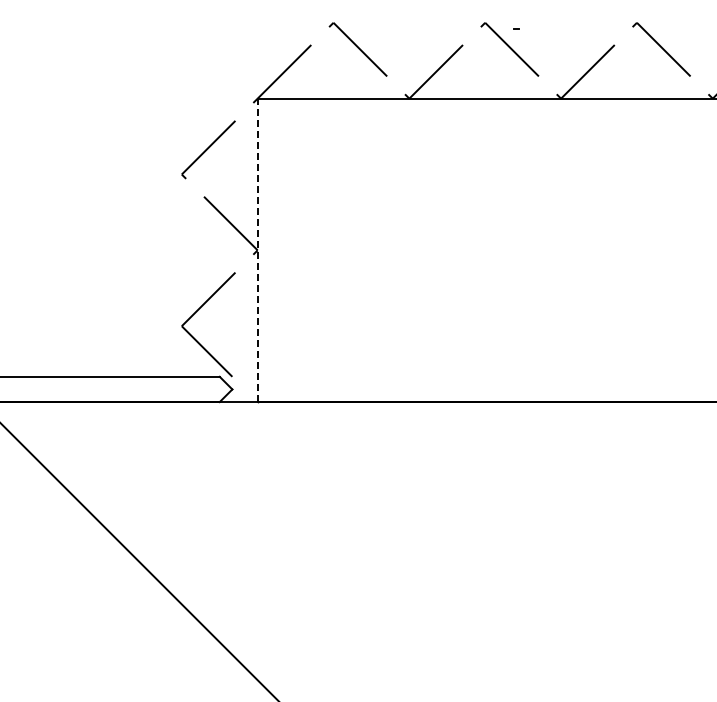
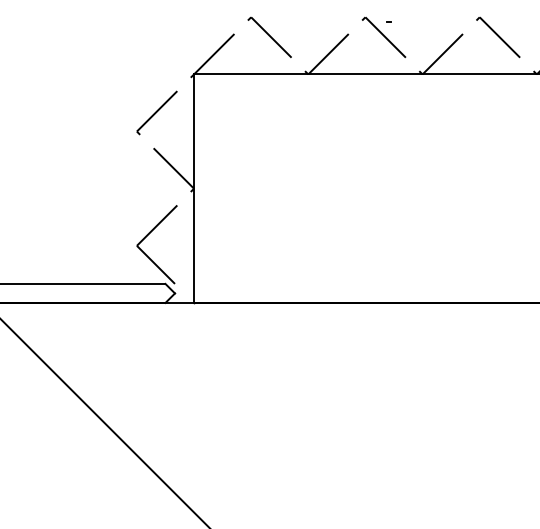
line: (257, 250) -> (193, 188), dashed -> solid

